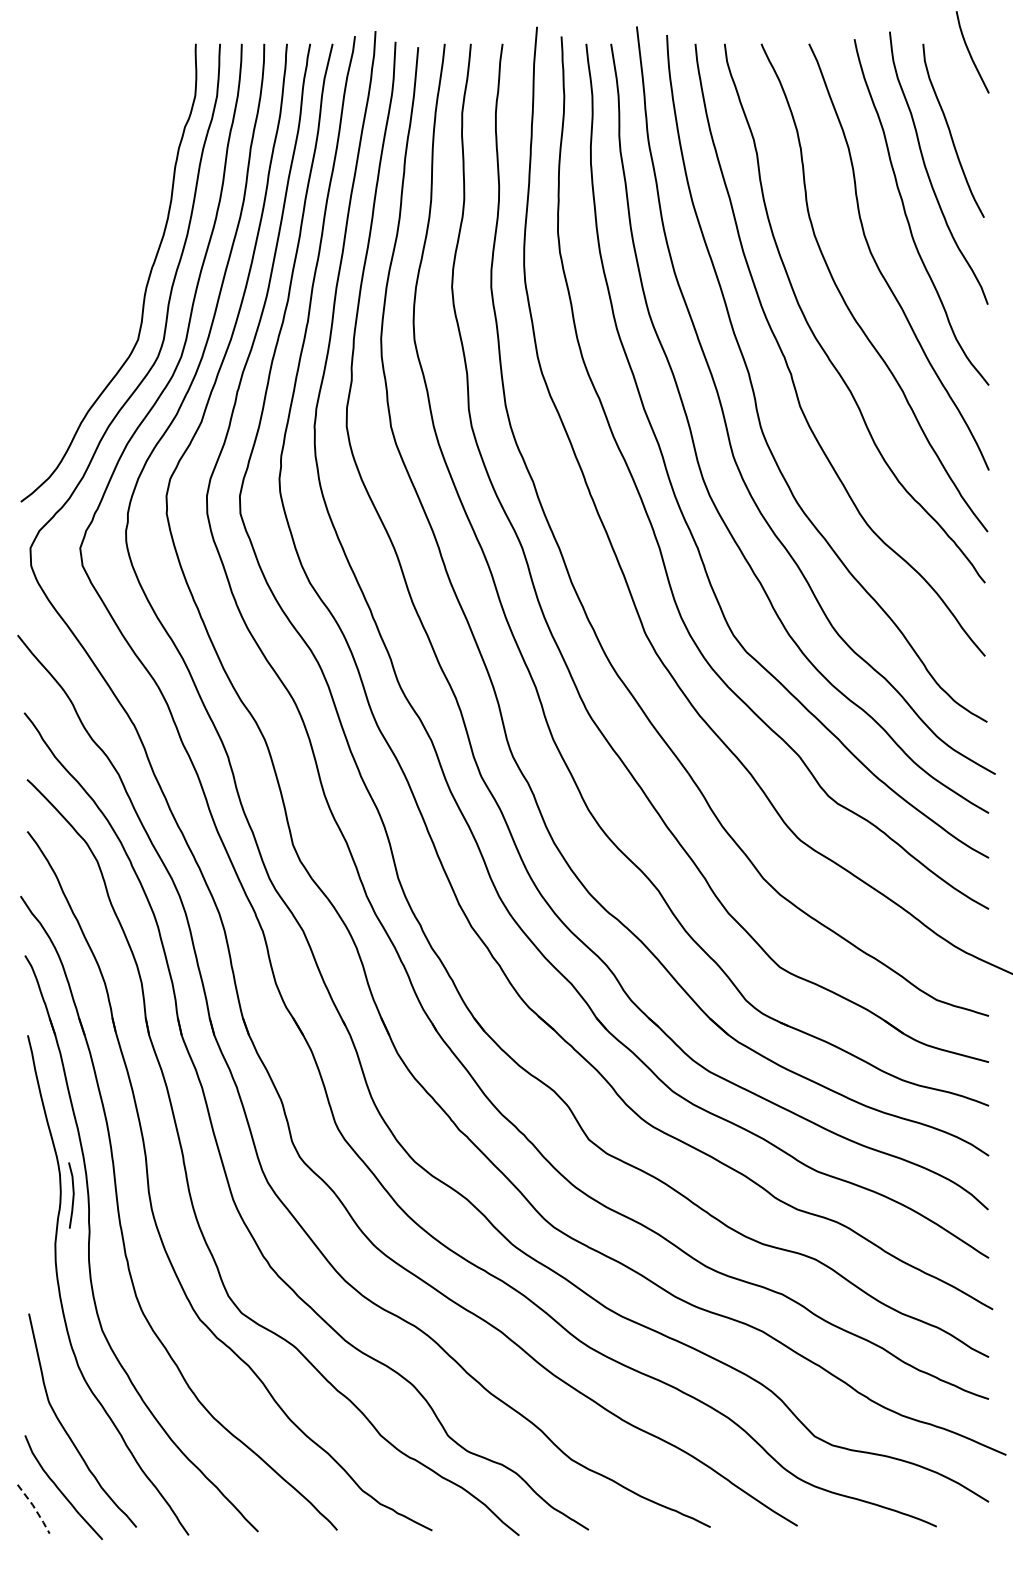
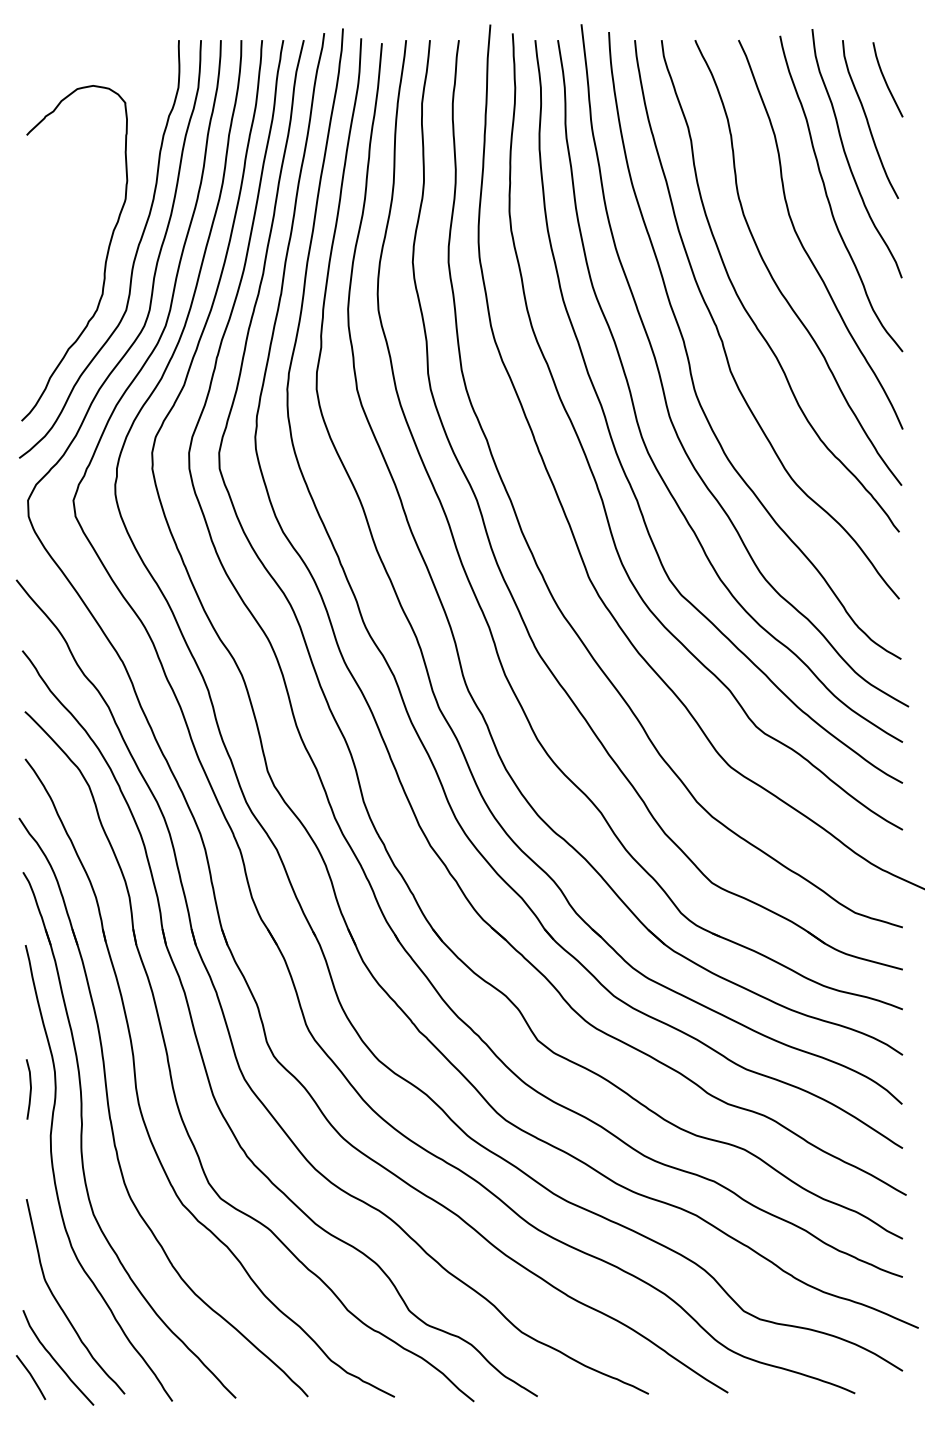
curve: (970, 52) -> (885, 79), moved
curve: (115, 282) -> (105, 257), added
line: (72, 1195) -> (29, 1089), moved
line: (34, 1508) -> (31, 1376), dashed -> solid

